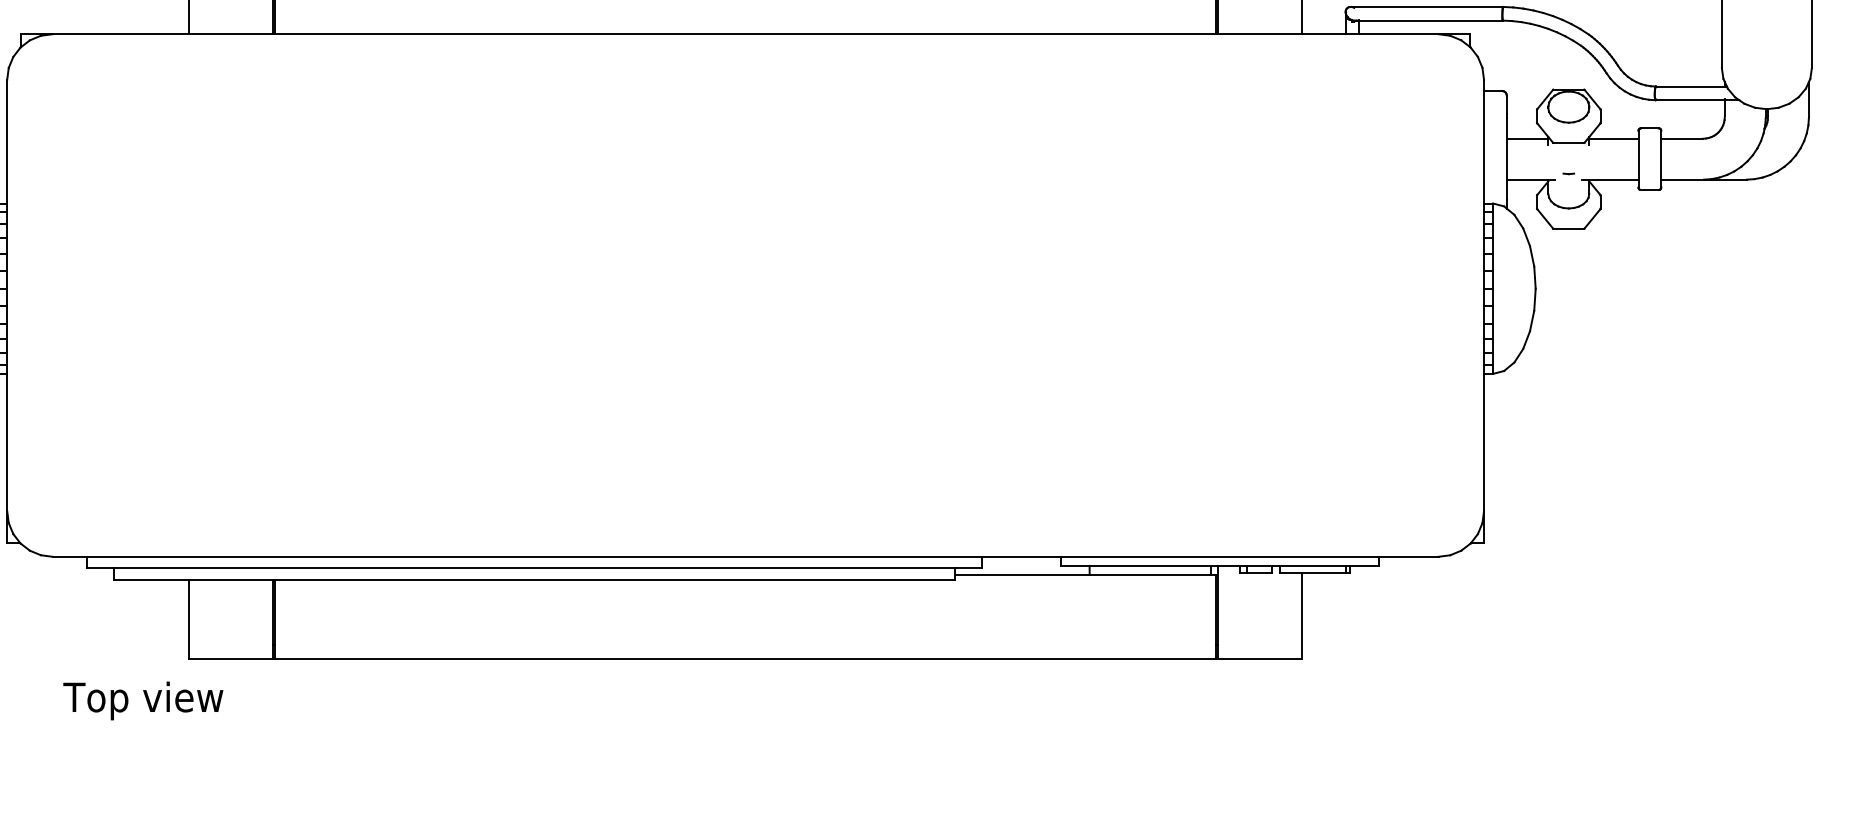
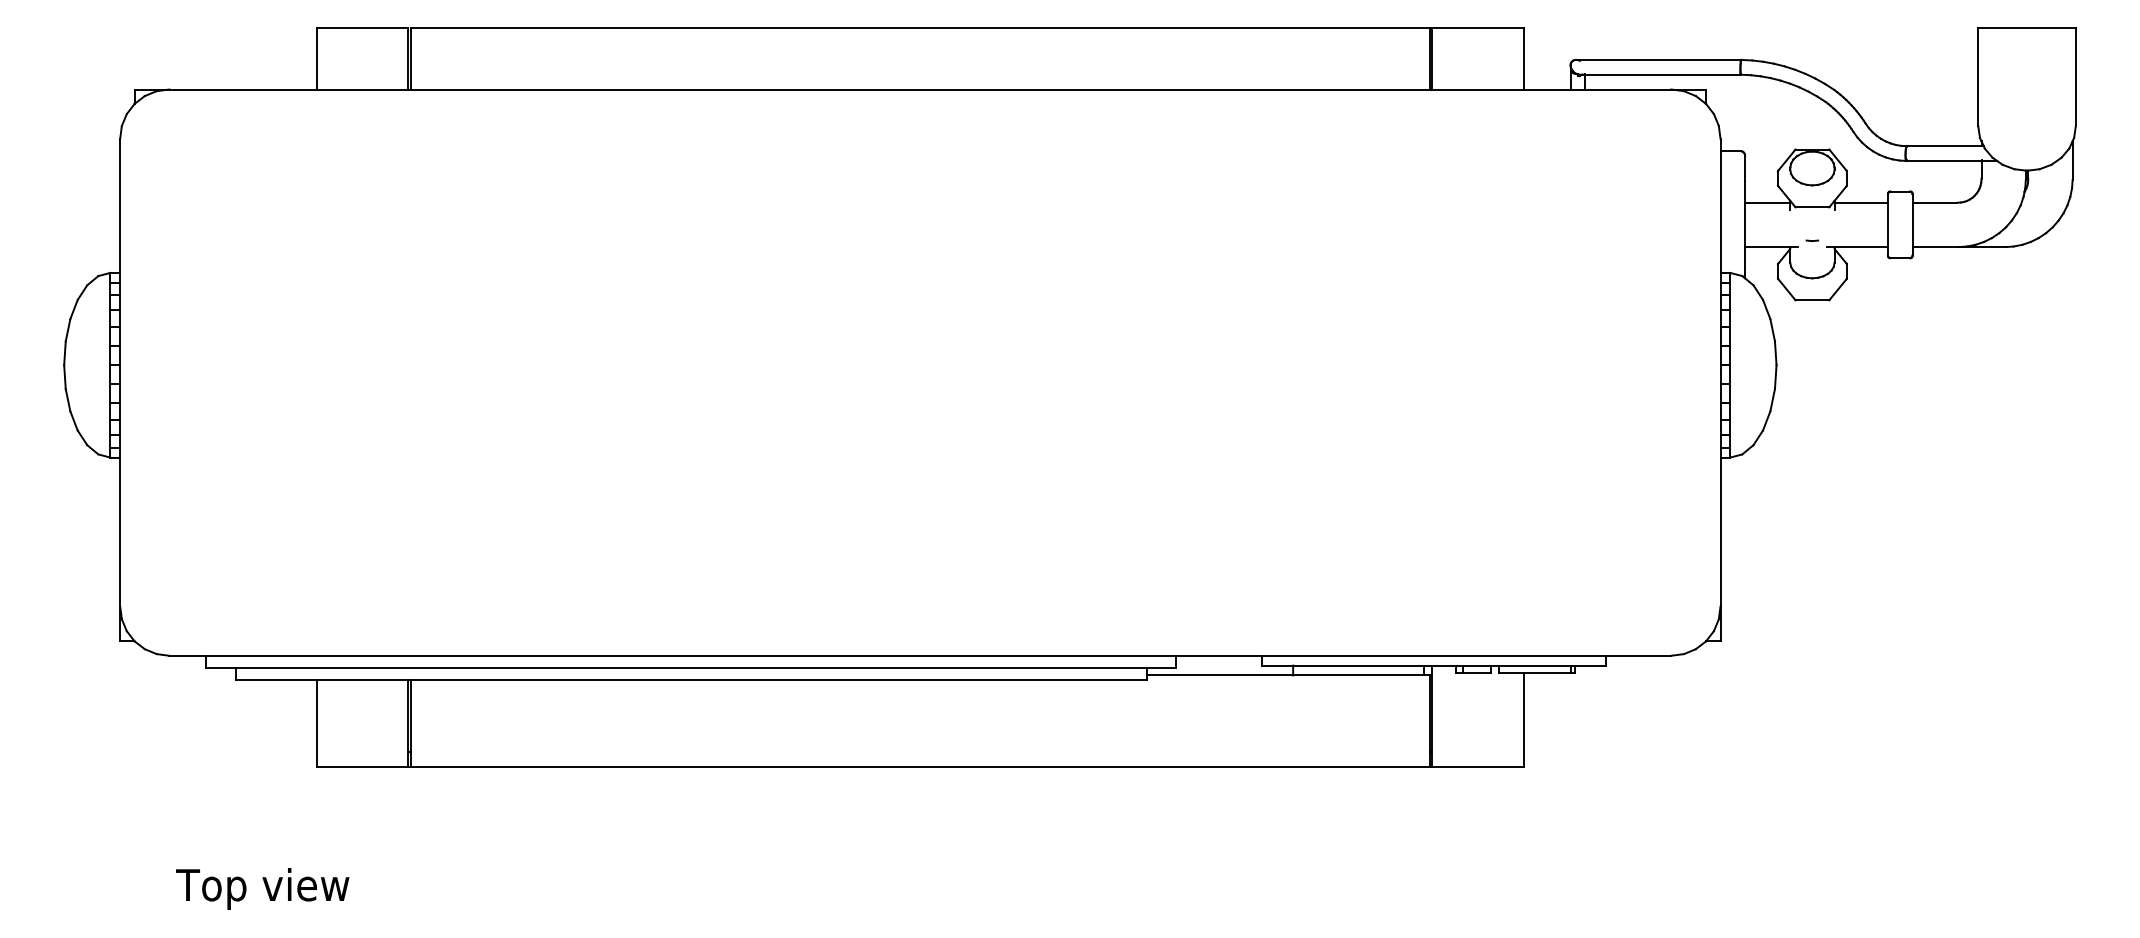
text: (143, 700) -> (262, 888), moved

